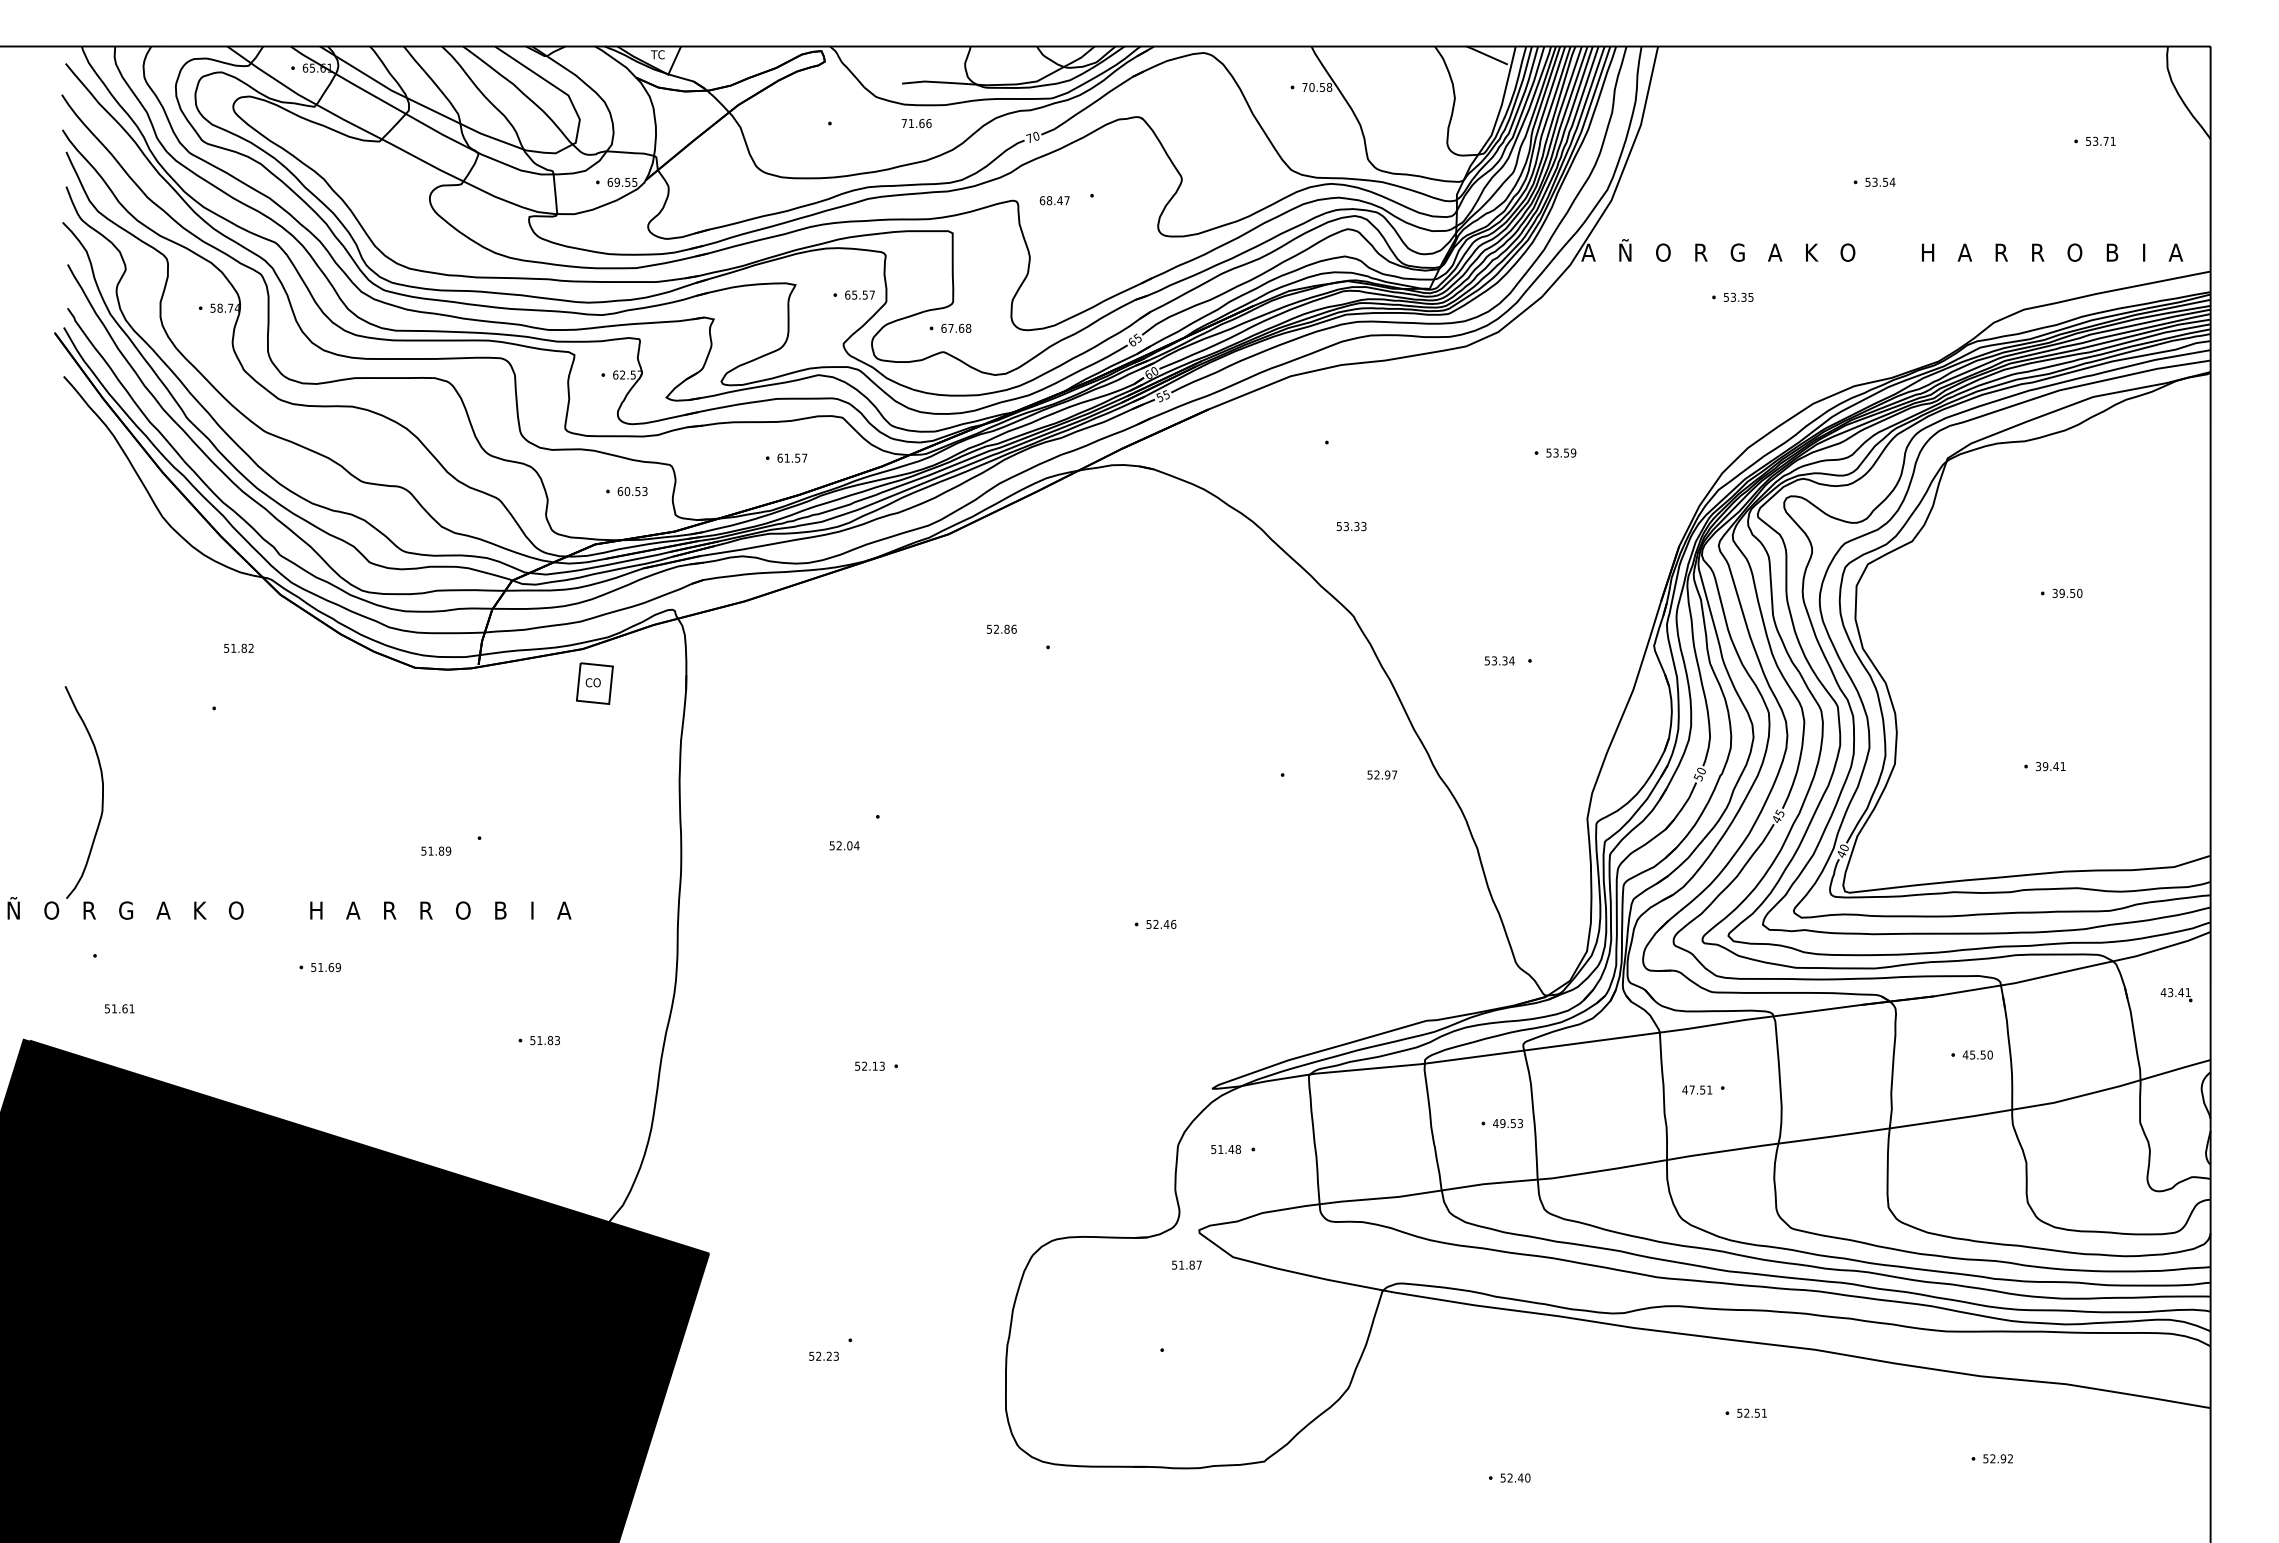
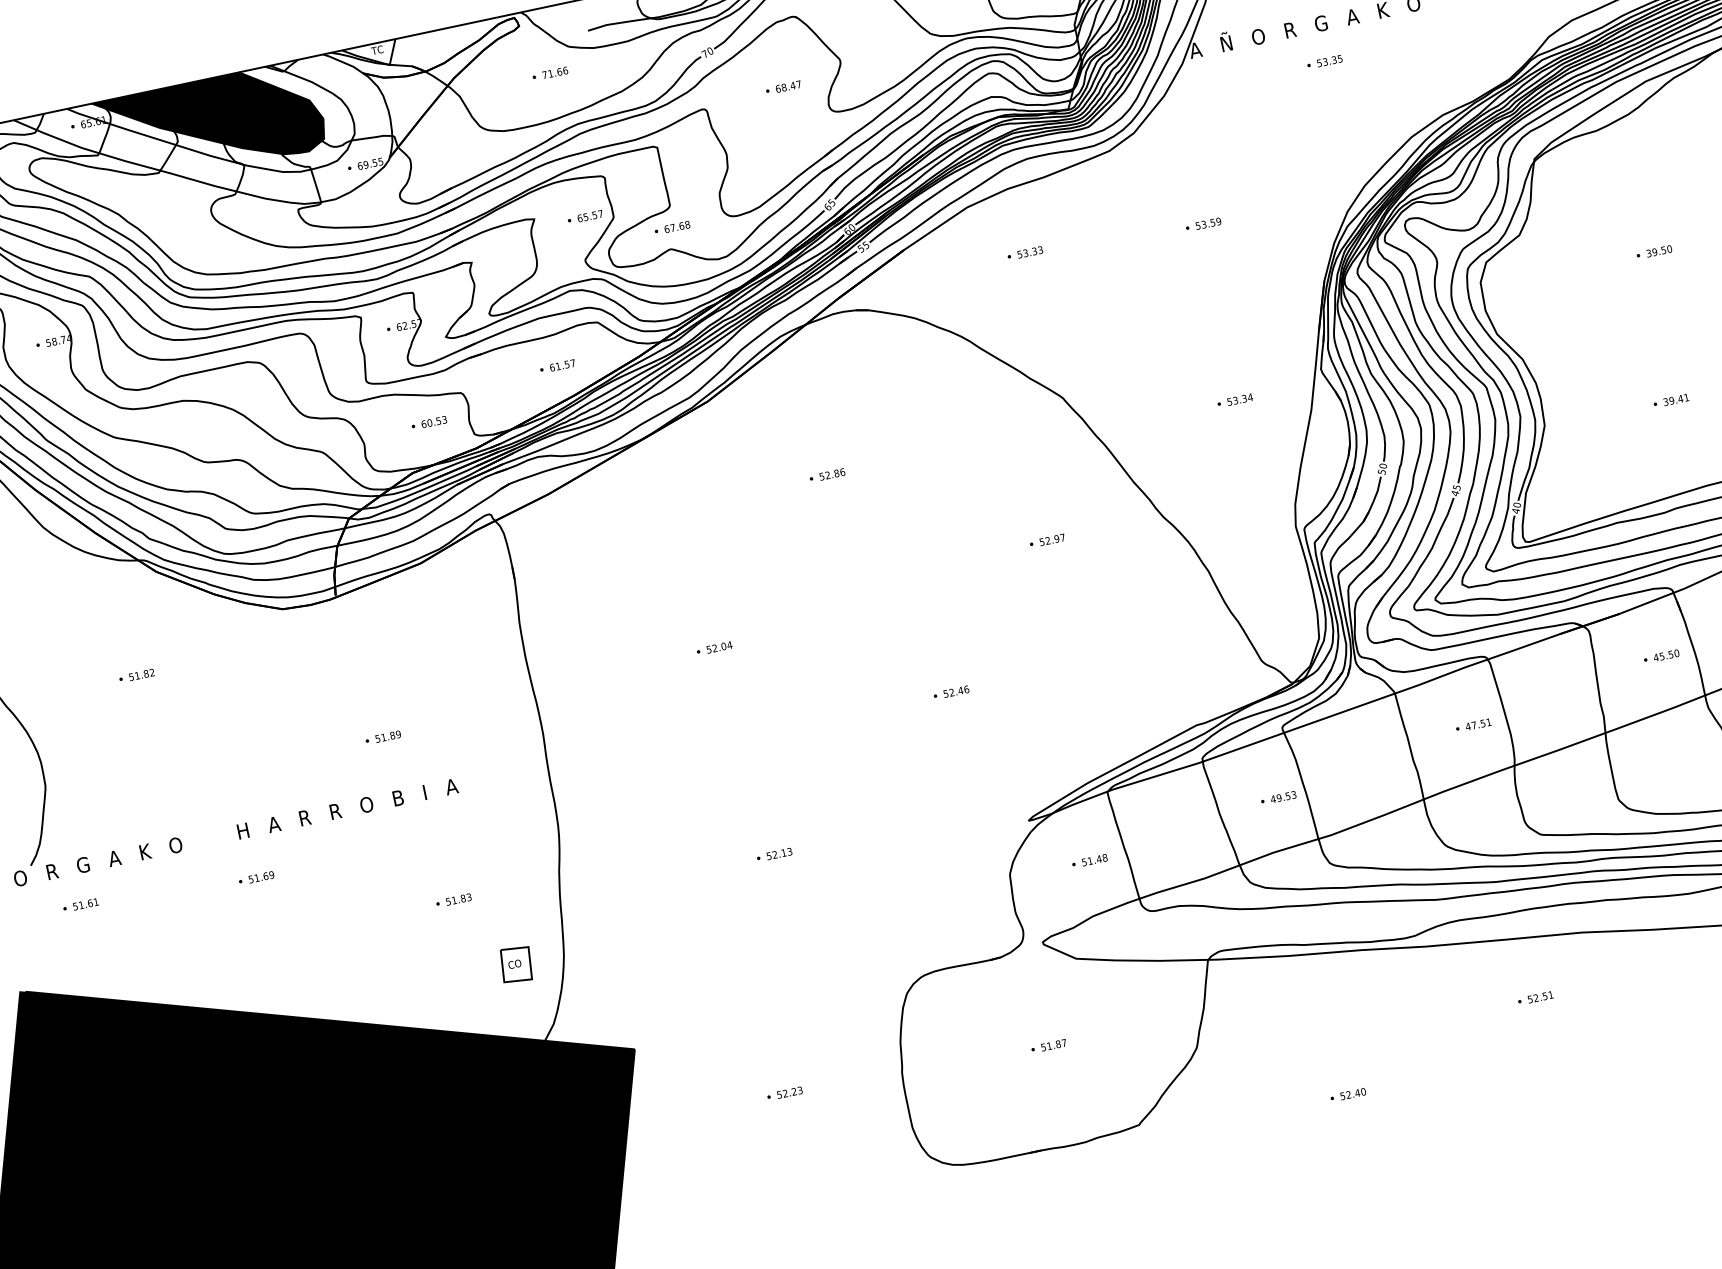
fill: (449, 99) -> (210, 125), added
text: (916, 123) -> (555, 72), moved
text: (1054, 200) -> (788, 86), moved
text: (1351, 526) -> (1030, 252), moved
text: (1001, 628) -> (831, 473), moved
text: (238, 647) -> (141, 674), moved
text: (1499, 660) -> (1239, 399), moved
part: (594, 683) -> (516, 964), moved
text: (1382, 774) -> (1052, 539), moved
text: (844, 845) -> (719, 647), moved
text: (436, 850) -> (388, 735), moved
text: (119, 1008) -> (85, 904), moved
text: (869, 1065) -> (778, 853), moved
text: (1697, 1089) -> (1478, 724), moved
text: (1225, 1149) -> (1094, 860), moved
text: (1186, 1264) -> (1053, 1044), moved
text: (823, 1355) -> (789, 1092), moved

